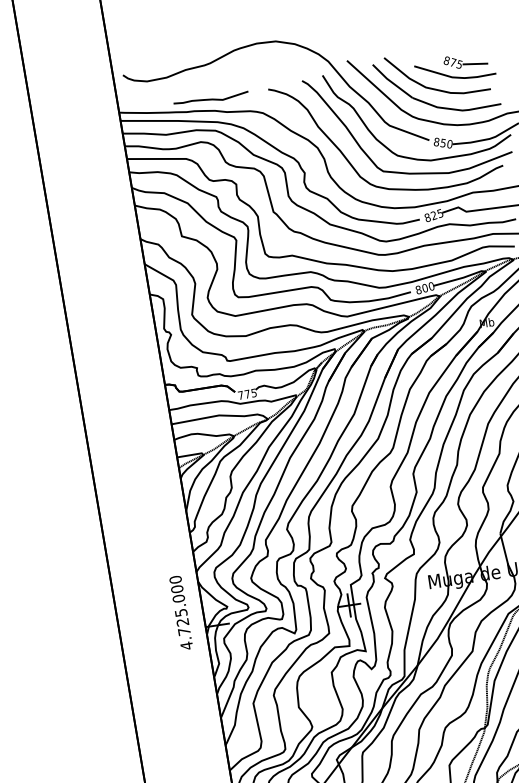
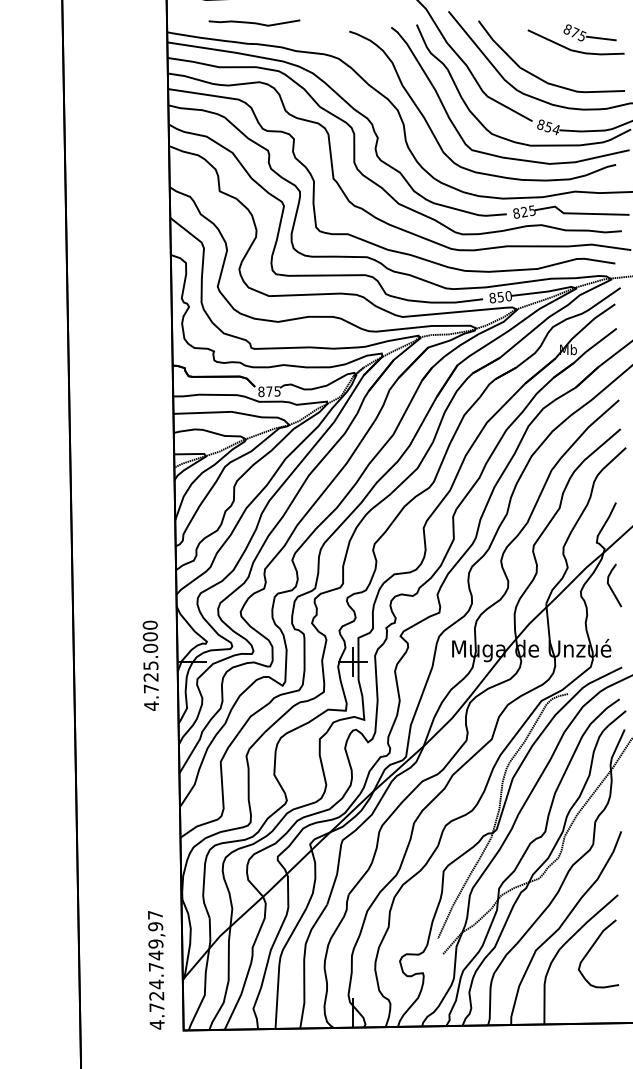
curve: (433, 87) -> (546, 59), removed
curve: (211, 98) -> (254, 22), moved
text: (449, 144) -> (555, 129), 850 -> 854
text: (424, 287) -> (500, 296), 800 -> 850
text: (240, 395) -> (261, 391), 775 -> 875
text: (180, 612) -> (150, 665), moved

